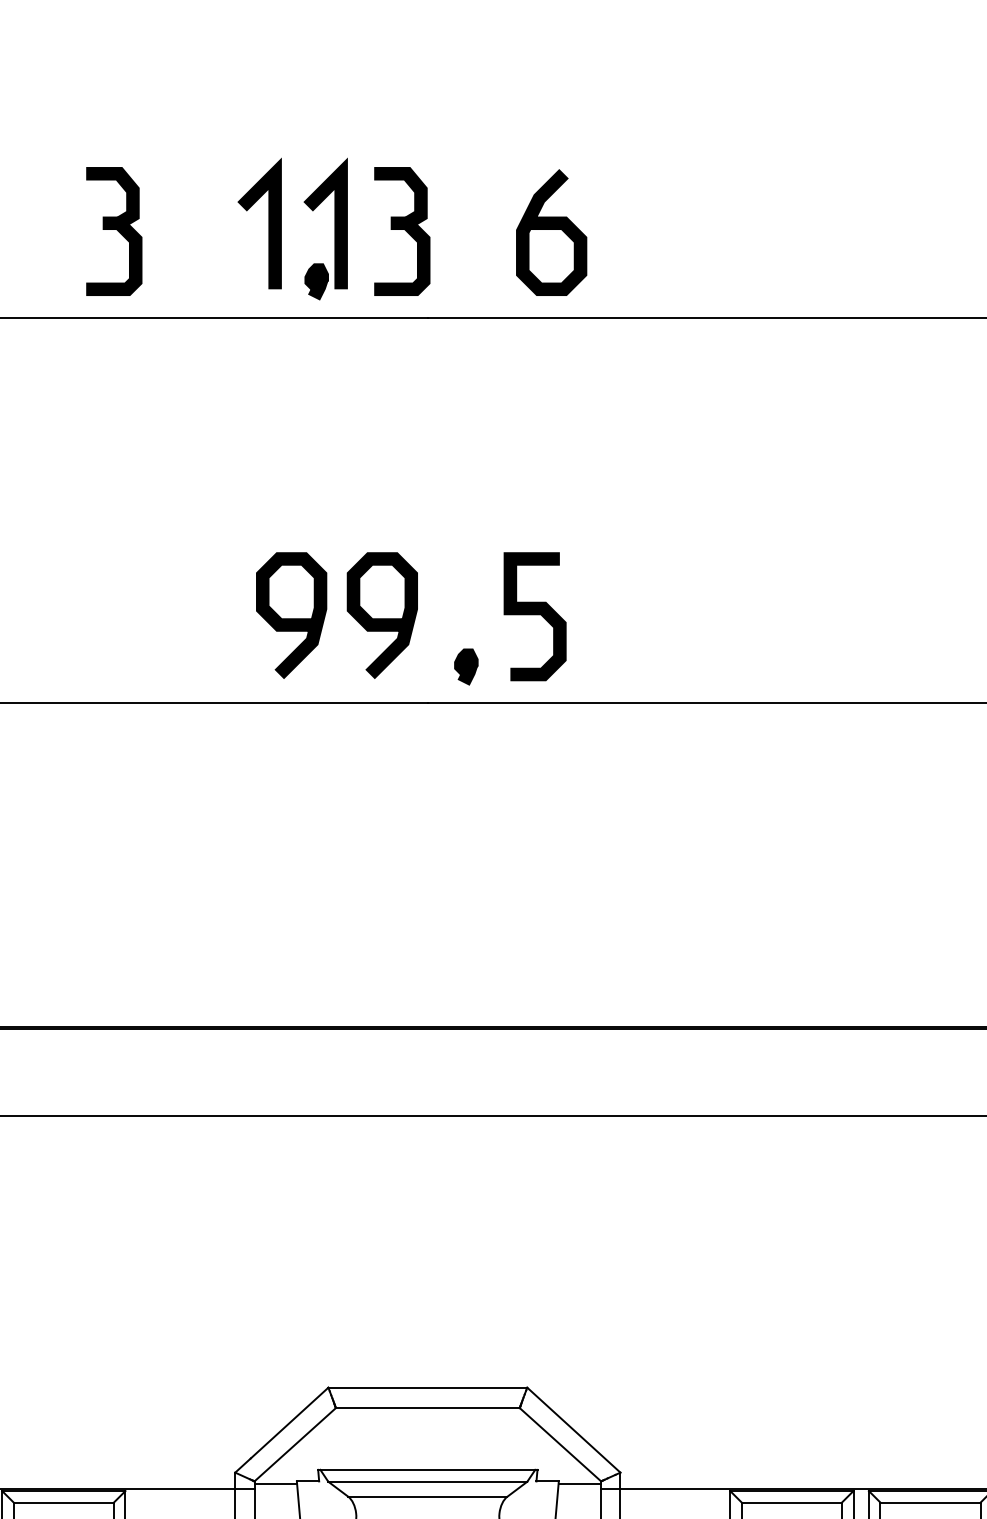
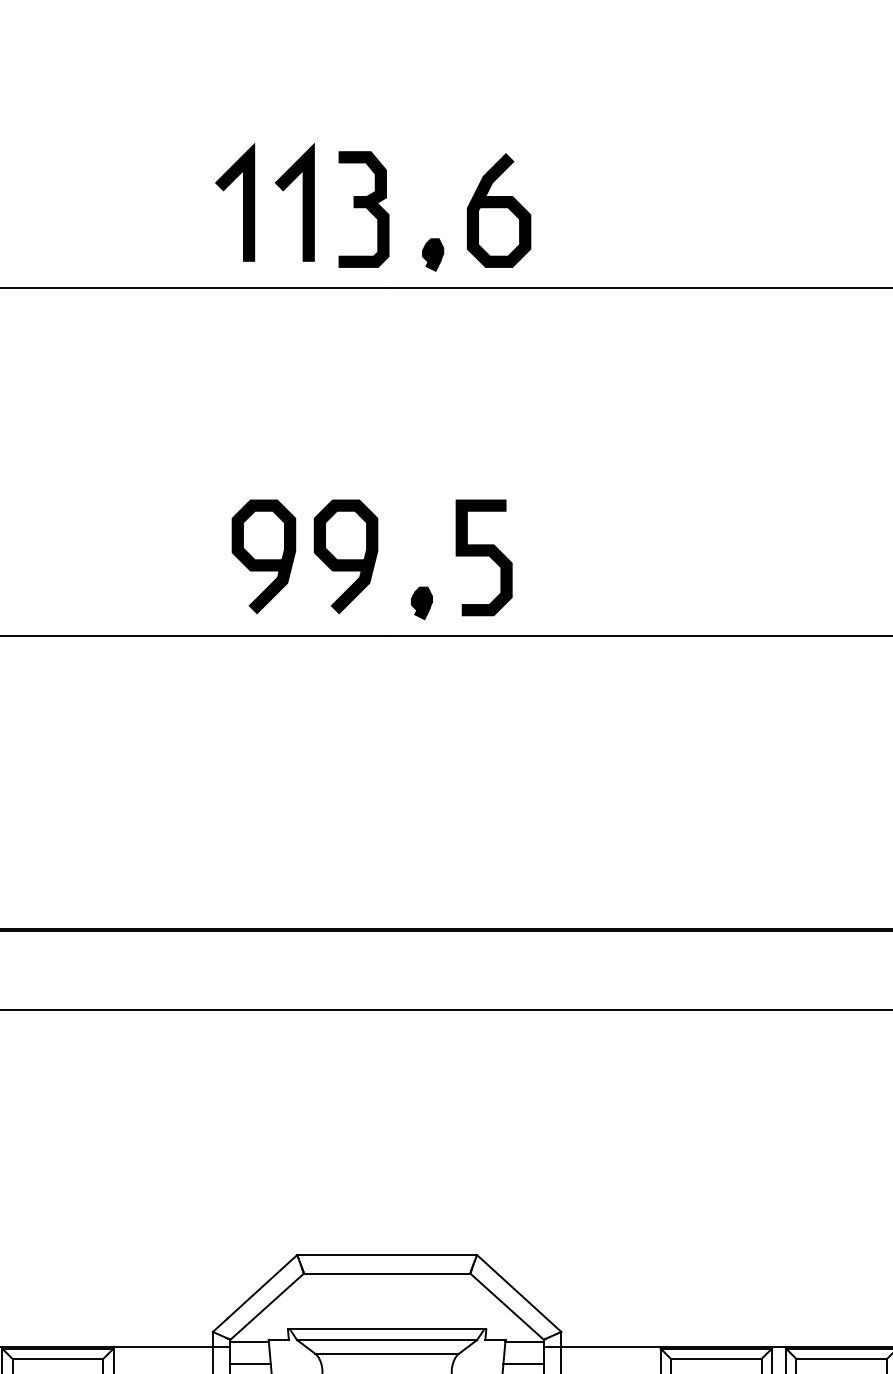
part: (114, 231) -> (103, 209), removed
part: (316, 281) -> (432, 254), moved
line: (276, 1508) -> (250, 1364), added
line: (578, 1508) -> (523, 1364), added

